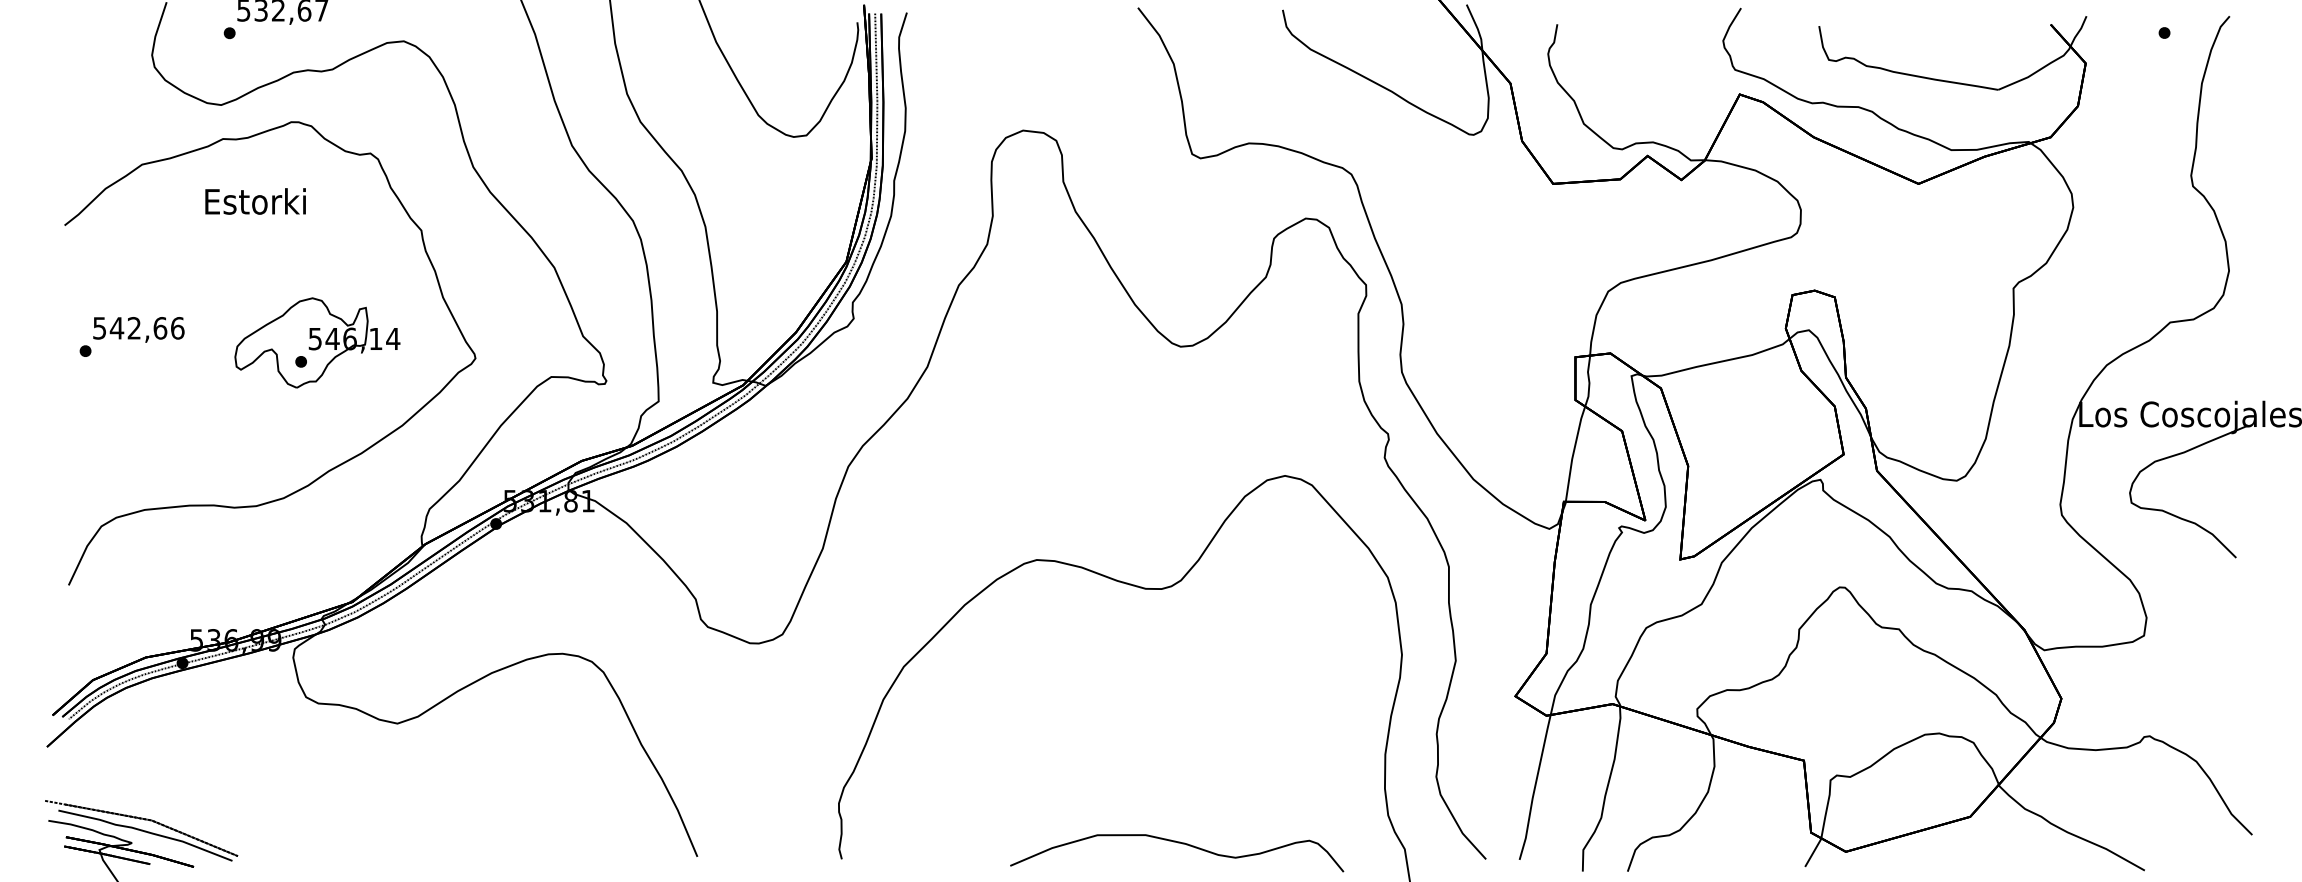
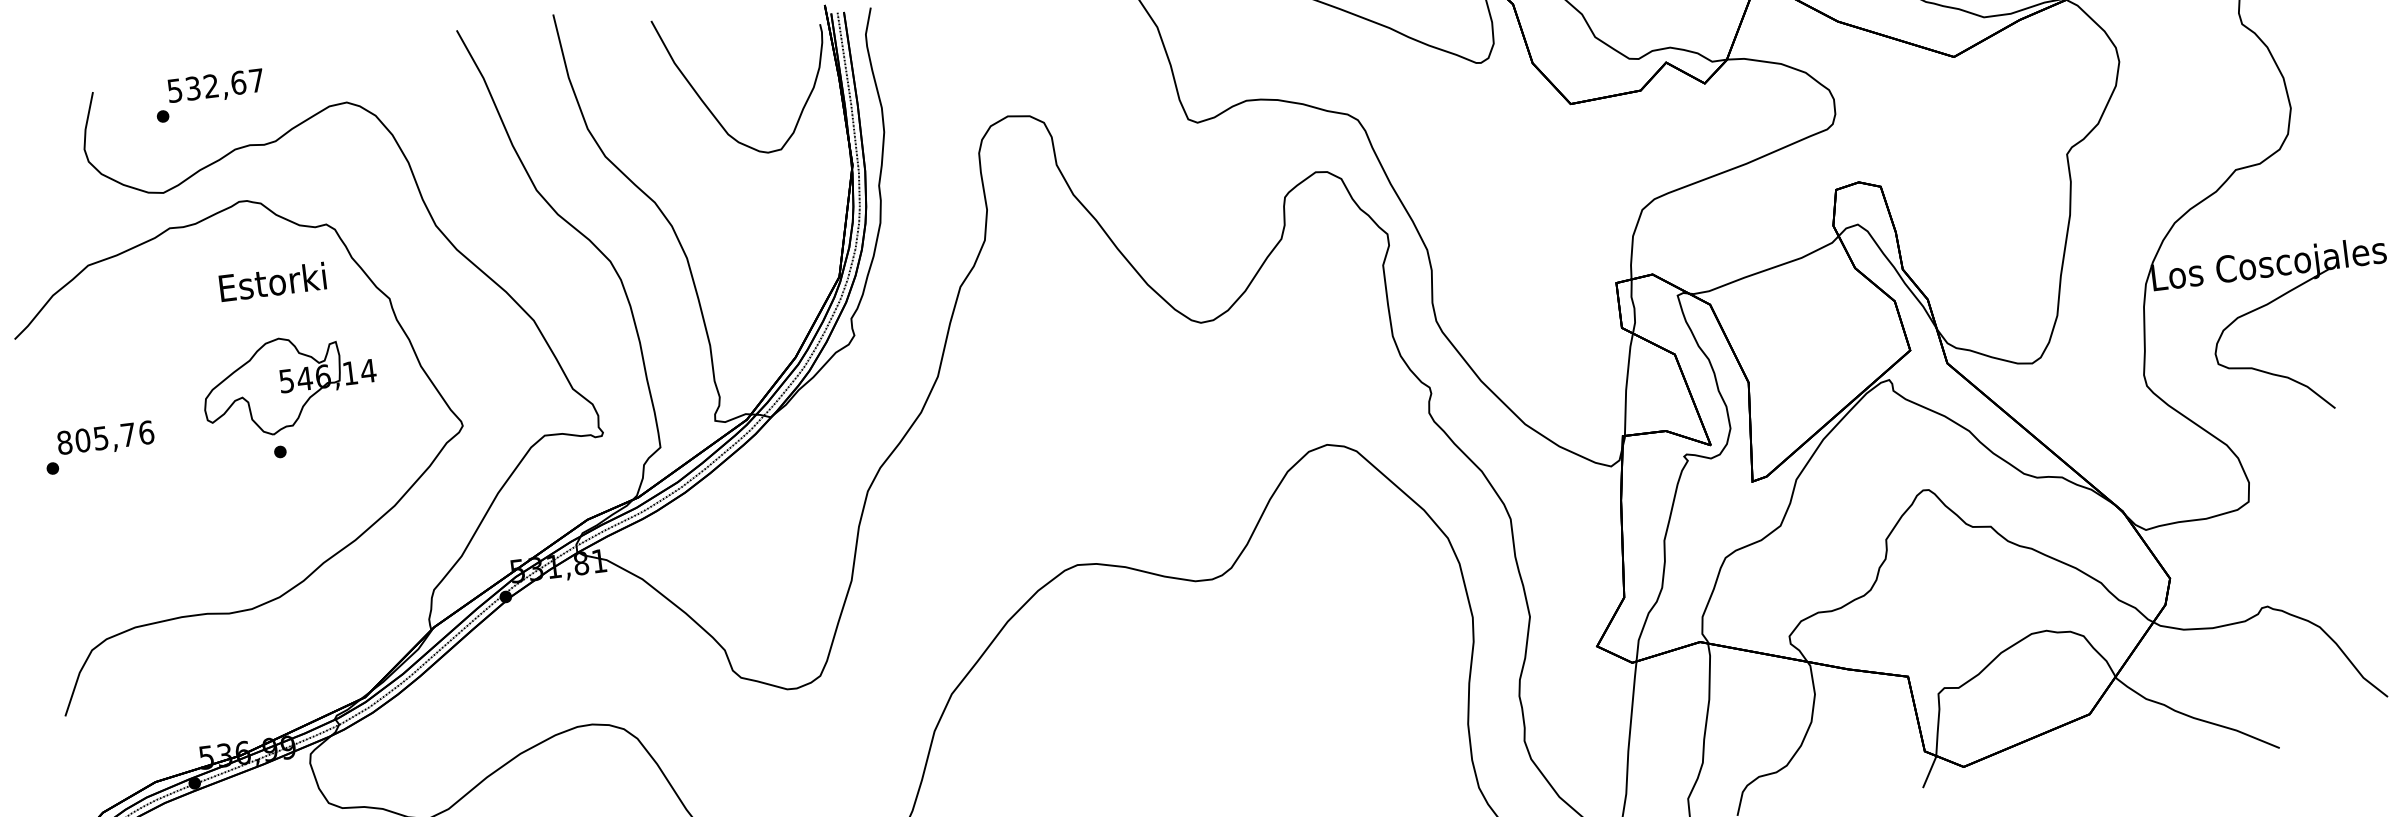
text: (255, 201) -> (272, 282), moved
text: (130, 328) -> (97, 438), 542,66 -> 805,76
part: (317, 342) -> (289, 384), moved

